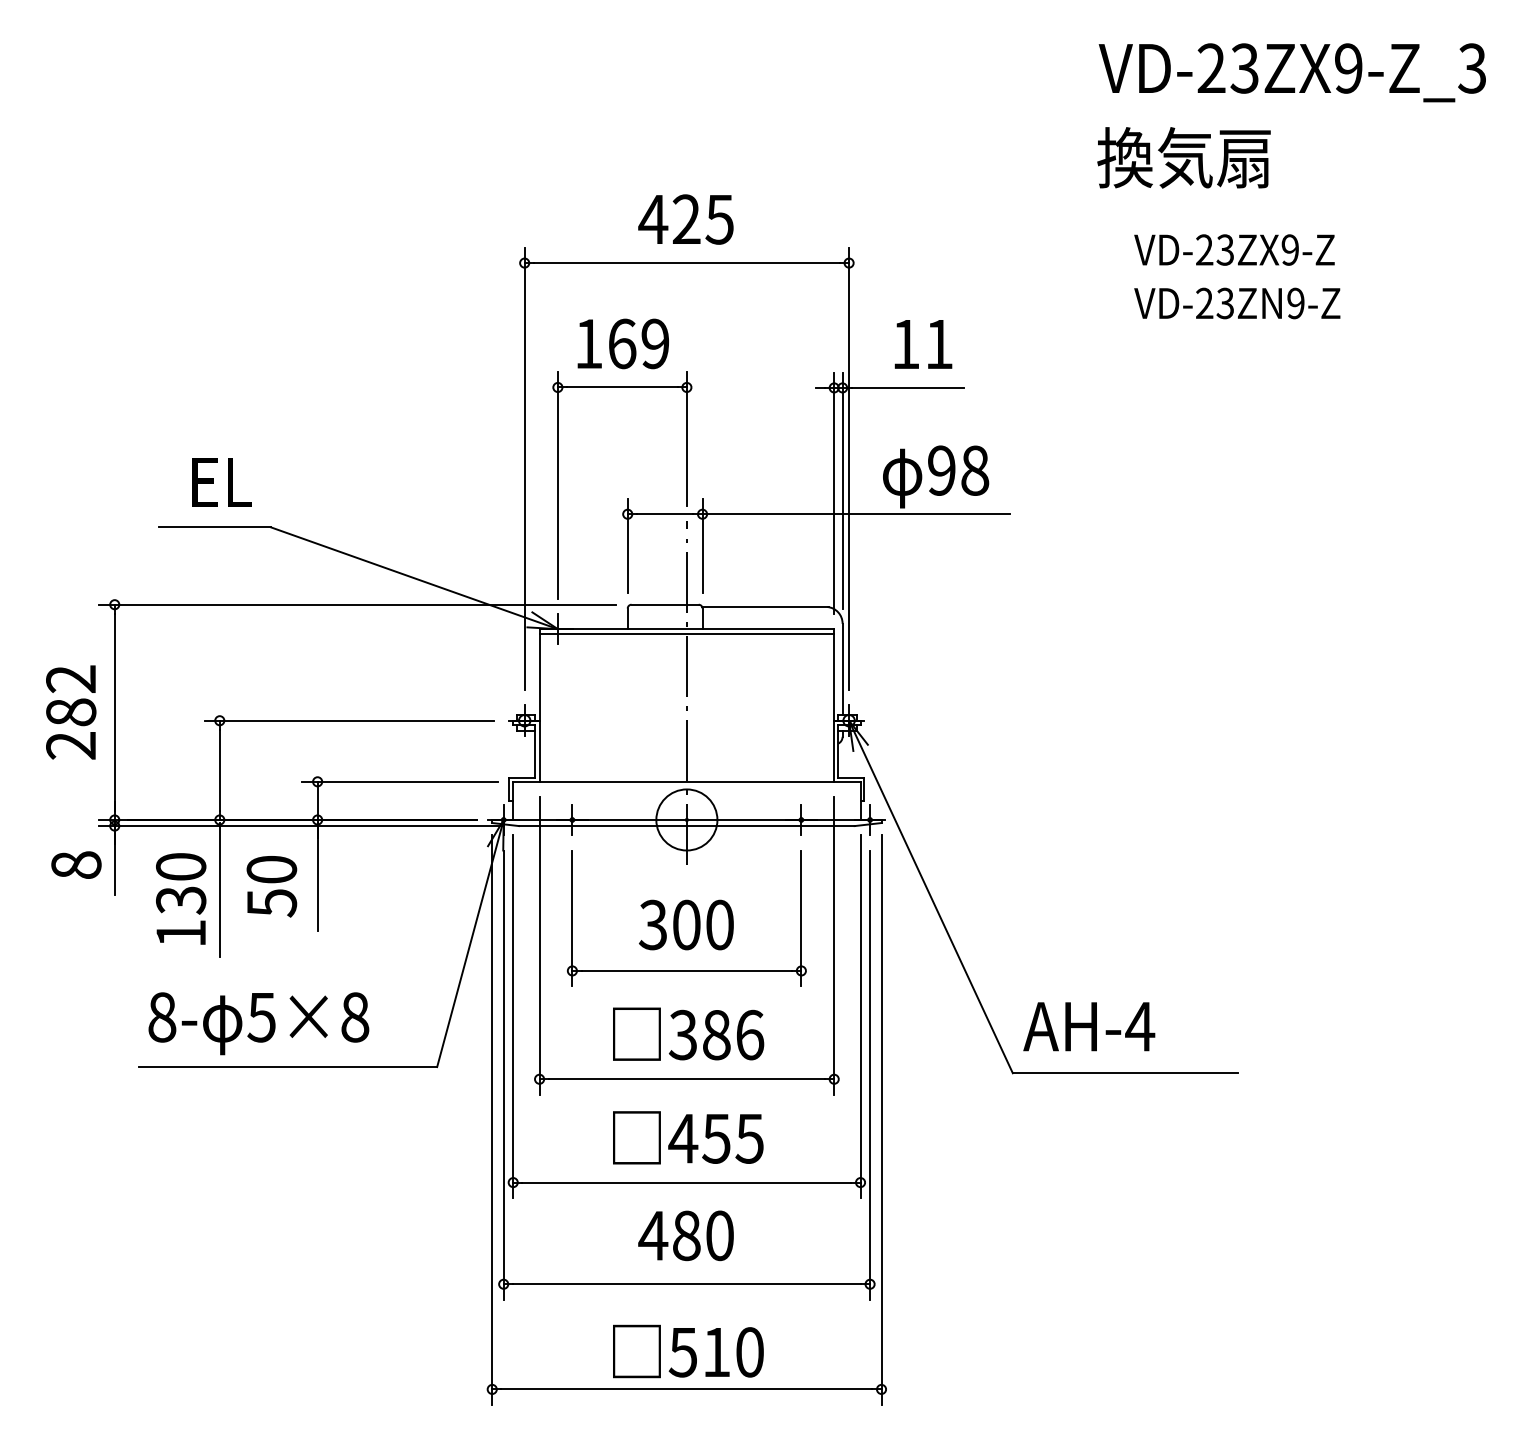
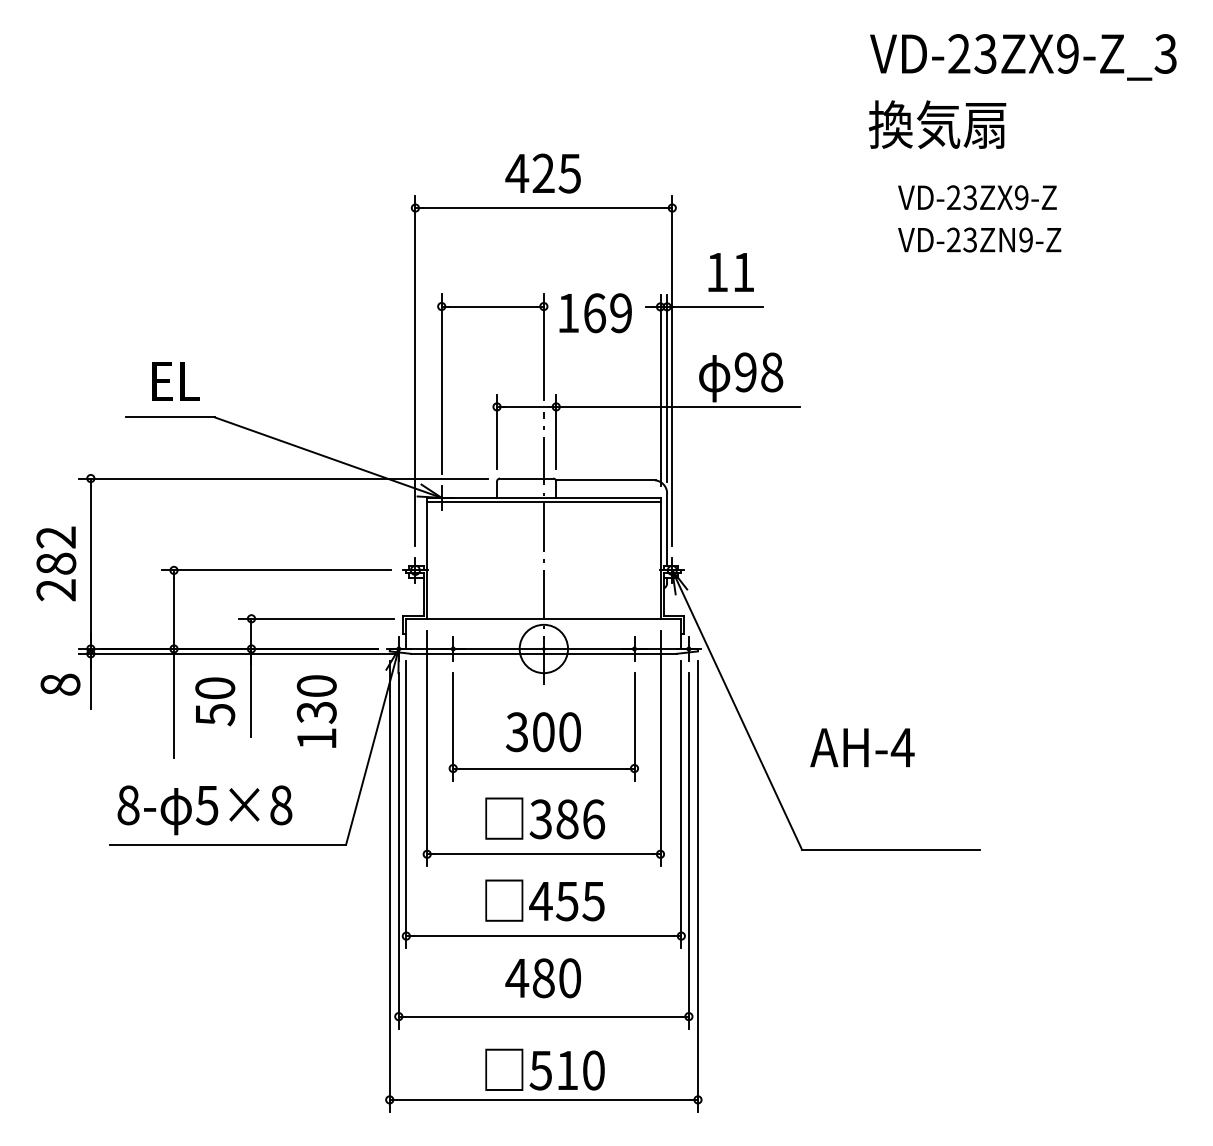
text: (622, 343) -> (595, 312), moved
text: (181, 898) -> (317, 711), moved
text: (1089, 1026) -> (862, 747), moved

